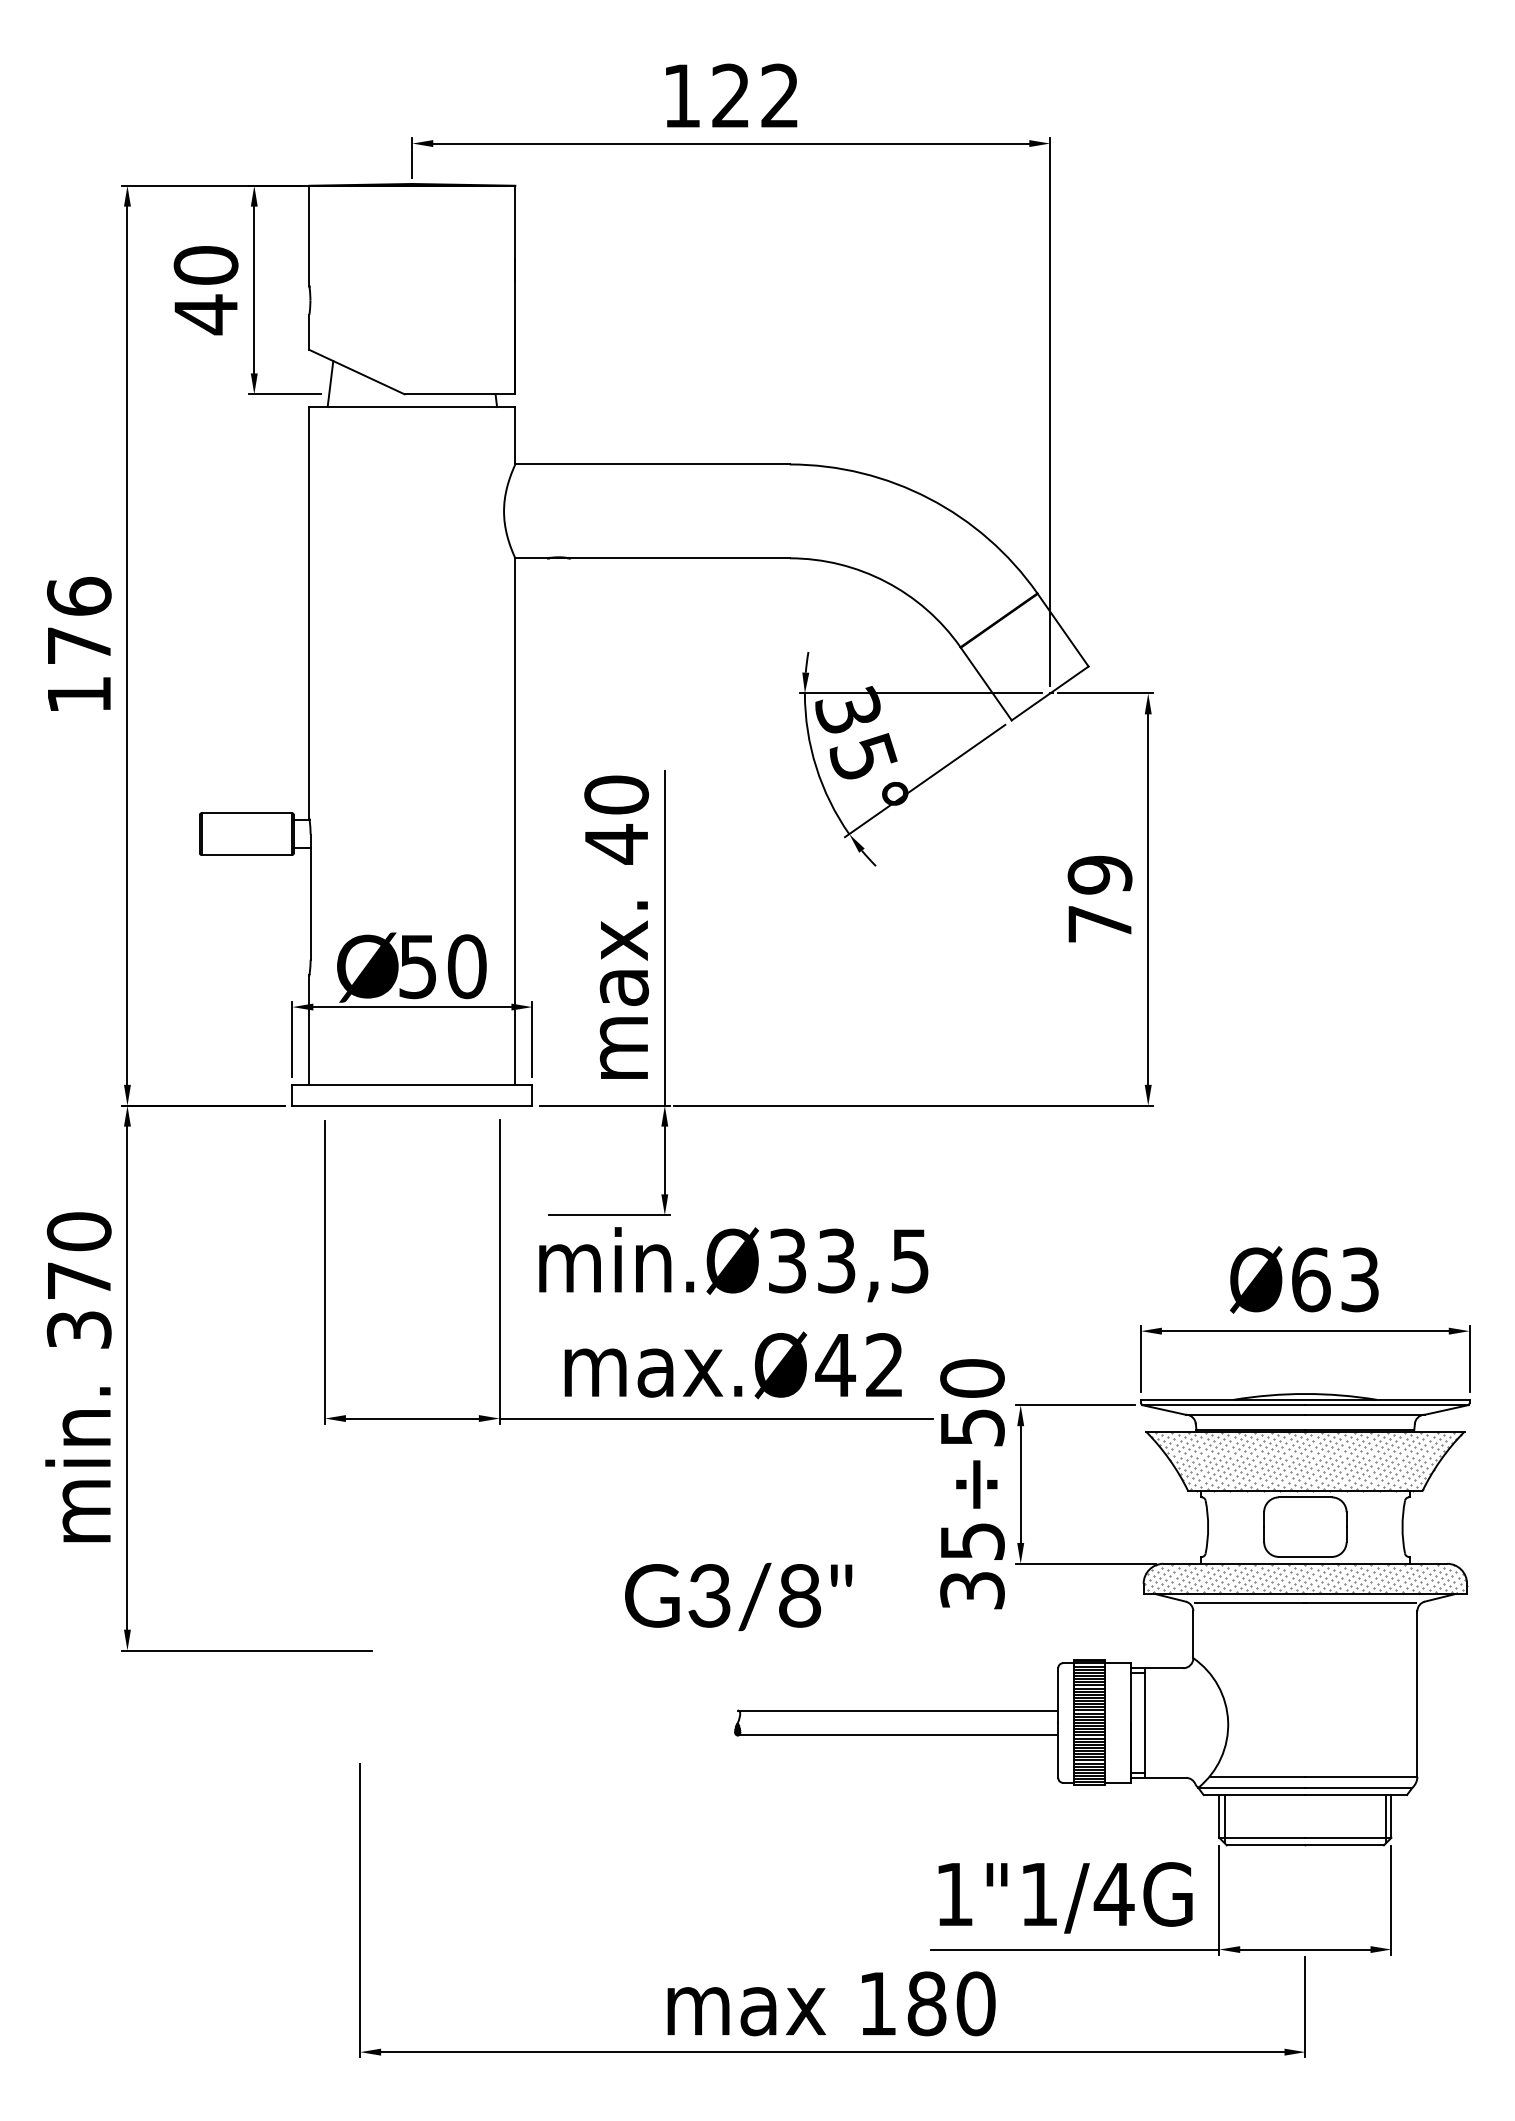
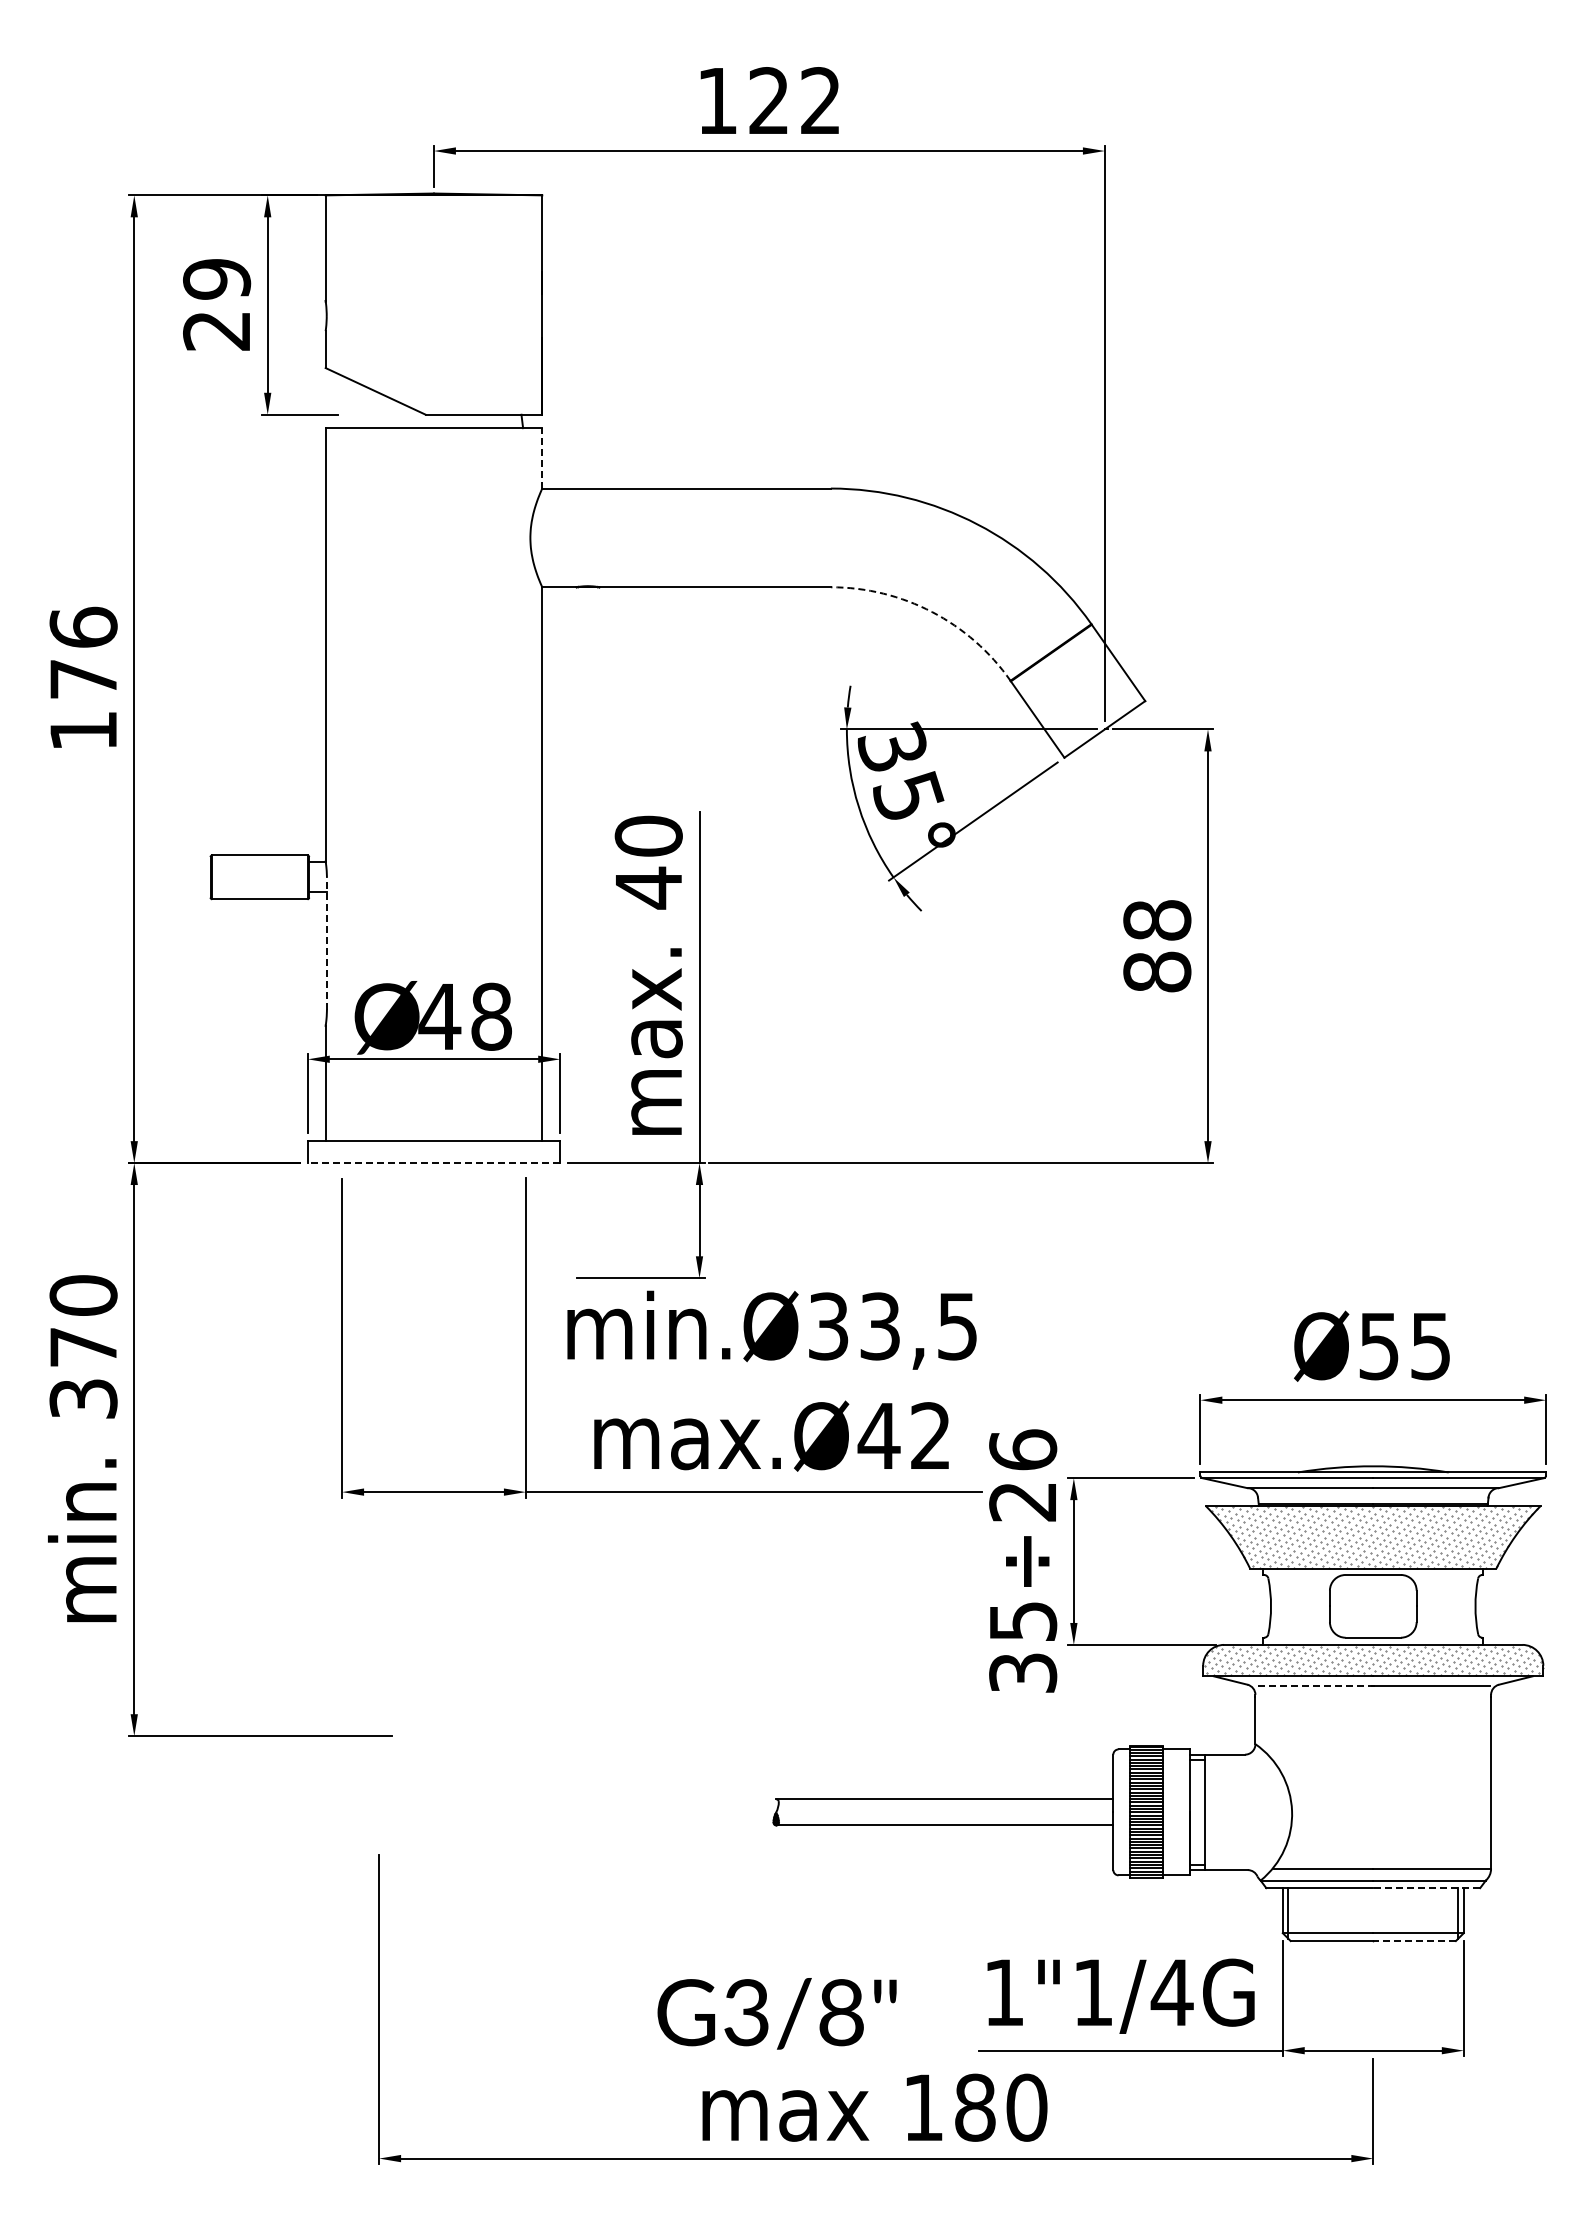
text: (206, 290) -> (217, 305), 40 -> 29
line: (330, 383) -> (347, 403), removed
line: (515, 434) -> (542, 457), solid -> dashed
arc: (886, 582) -> (932, 612), solid -> dashed
line: (310, 896) -> (326, 943), solid -> dashed
text: (1100, 899) -> (1157, 946), 79 -> 88
text: (442, 966) -> (465, 1016), 50 -> 48
line: (411, 1106) -> (433, 1163), solid -> dashed
text: (1335, 1280) -> (1404, 1346), Ø63 -> Ø55
text: (972, 1402) -> (1023, 1475), 35÷50 -> 35÷26
text: (738, 1596) -> (776, 2013), moved
line: (1250, 1603) -> (1315, 1686), solid -> dashed
line: (1355, 1795) -> (1426, 1888), solid -> dashed
line: (1344, 1845) -> (1414, 1941), solid -> dashed

